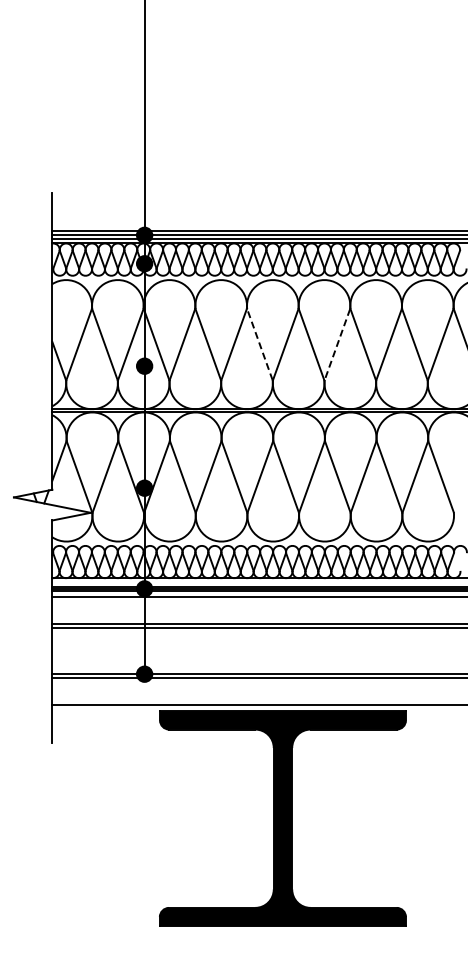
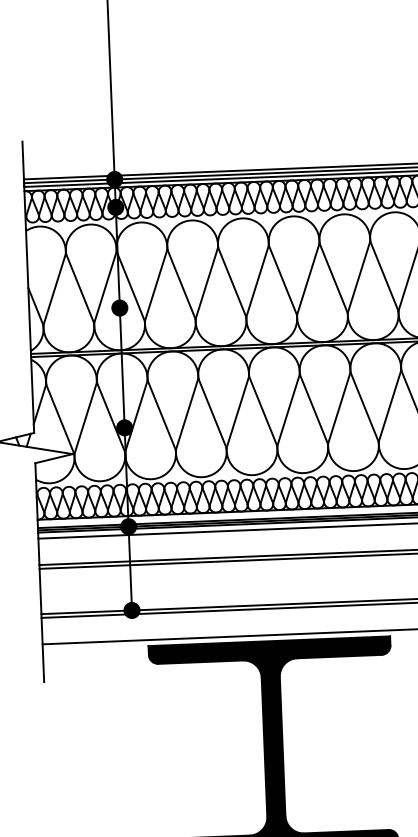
line: (259, 344) -> (231, 282), dashed -> solid
line: (337, 344) -> (308, 279), dashed -> solid

